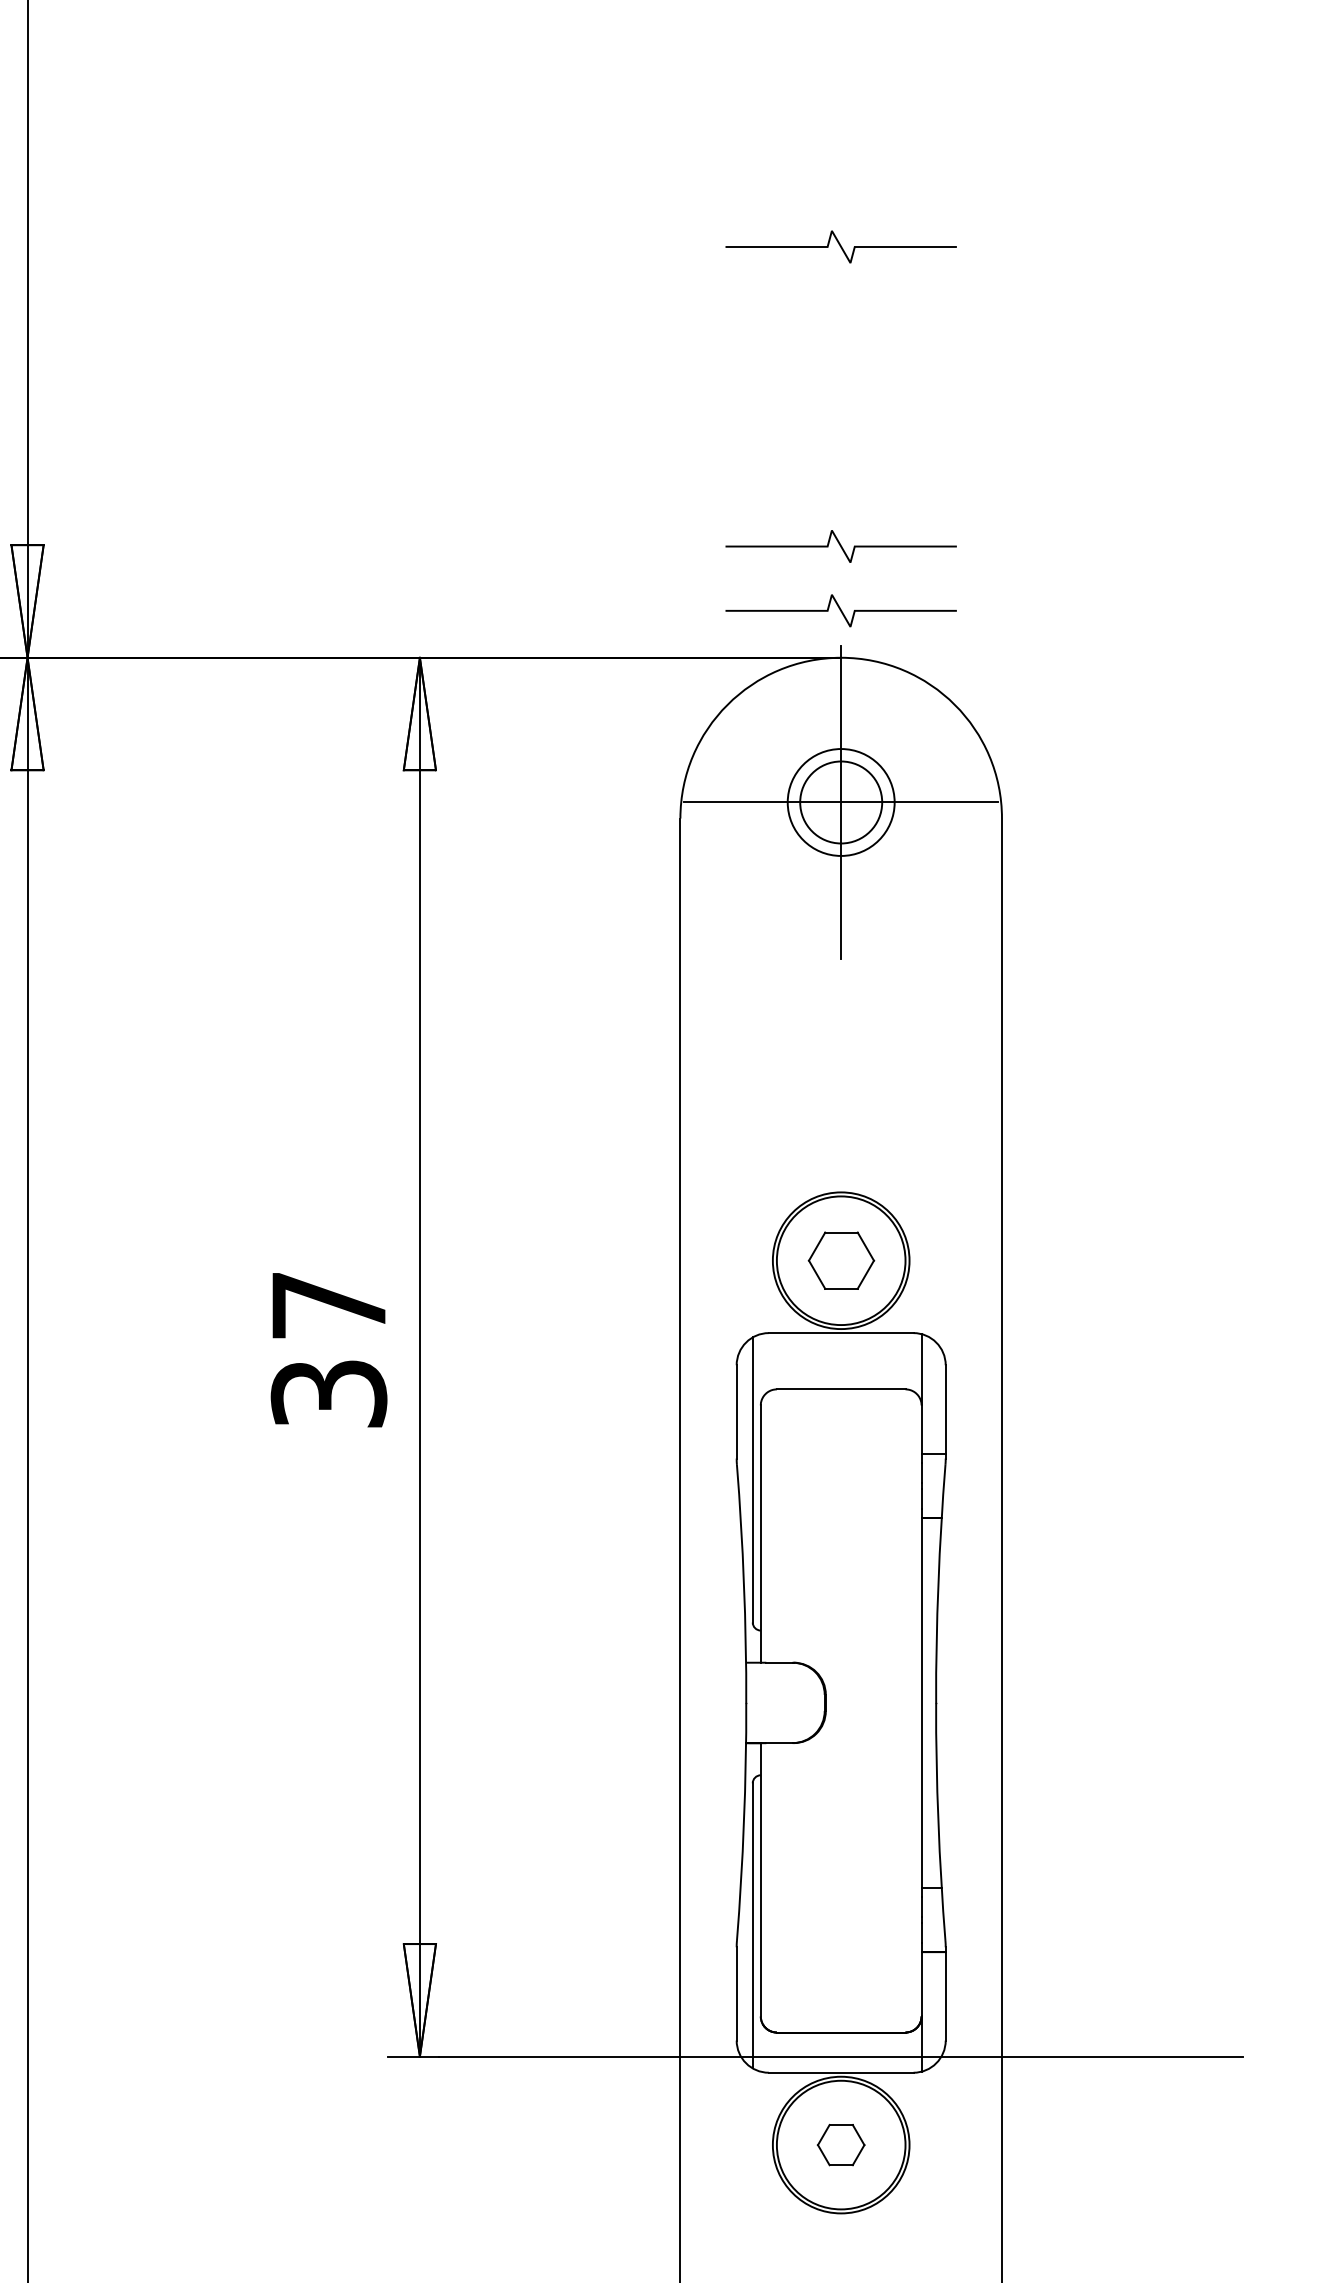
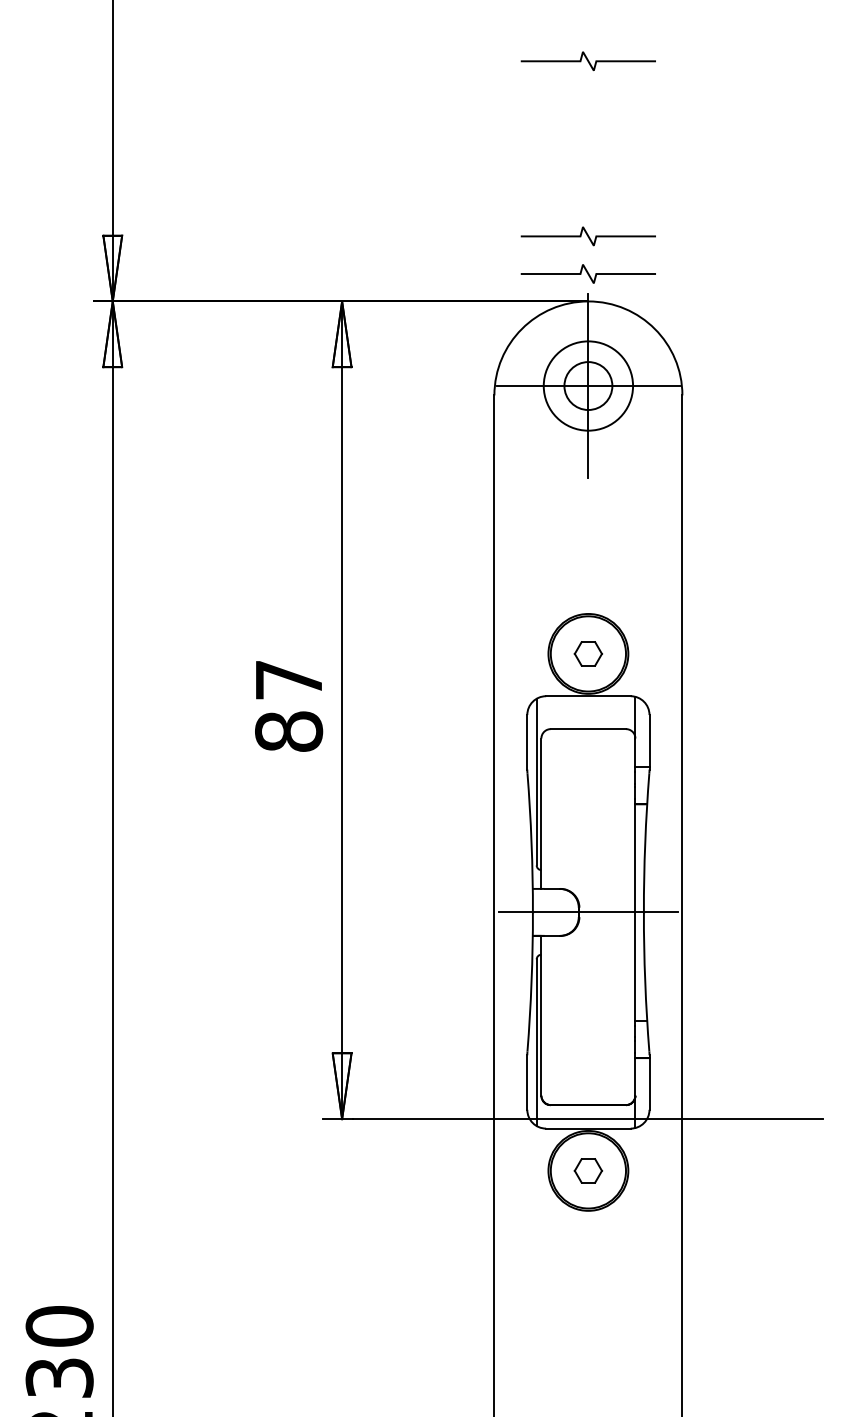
circle: (841, 801) -> (588, 385), size x1.43
part: (839, 1260) -> (587, 653), size x0.71
text: (329, 1393) -> (289, 731), 37 -> 87
line: (841, 1703) -> (588, 912), added

